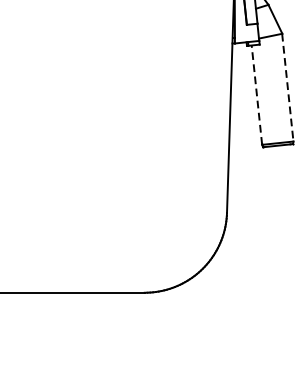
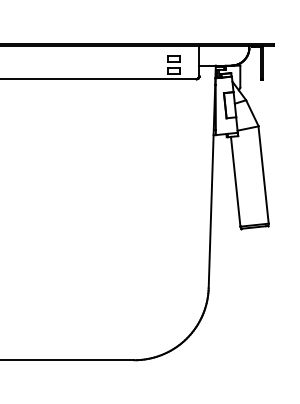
line: (287, 88) -> (263, 175), dashed -> solid
line: (256, 94) -> (235, 181), dashed -> solid

